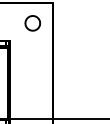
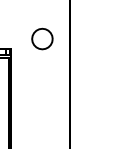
part: (32, 23) -> (41, 39), moved

